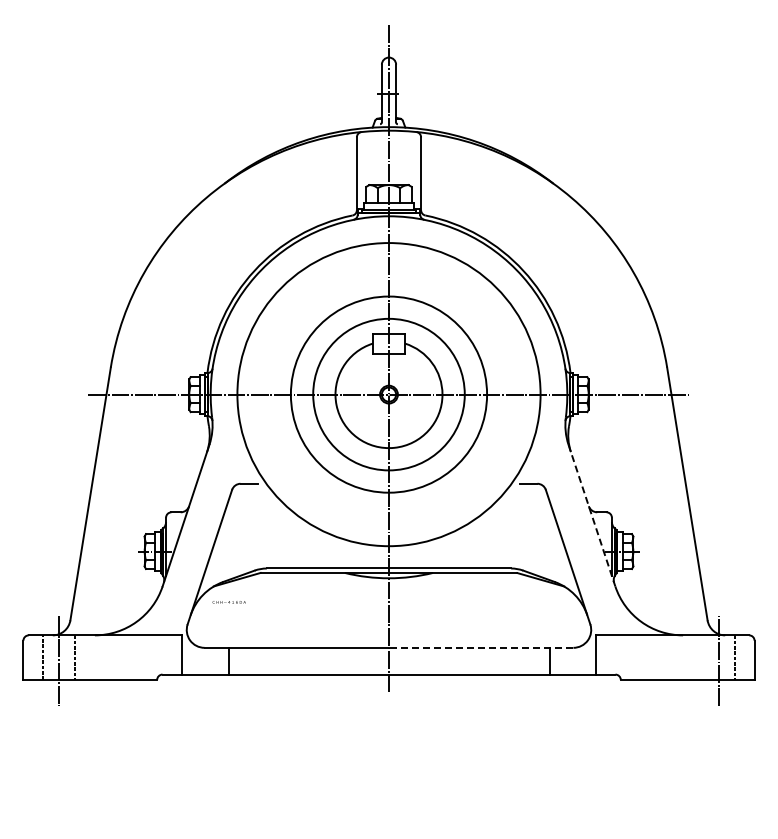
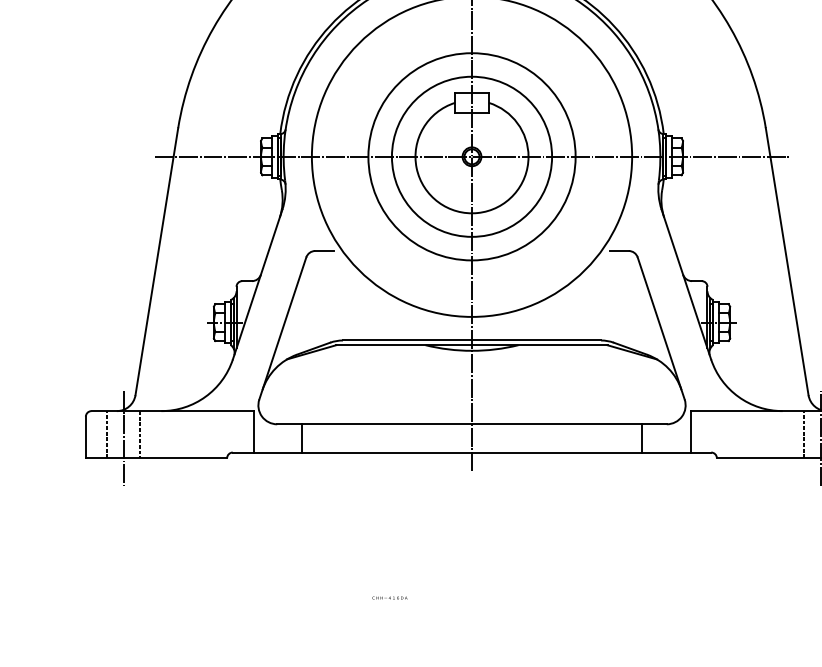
line: (591, 515) -> (685, 284), dashed -> solid
text: (228, 602) -> (389, 598), moved
line: (480, 647) -> (568, 423), dashed -> solid
line: (702, 657) -> (803, 434), added

